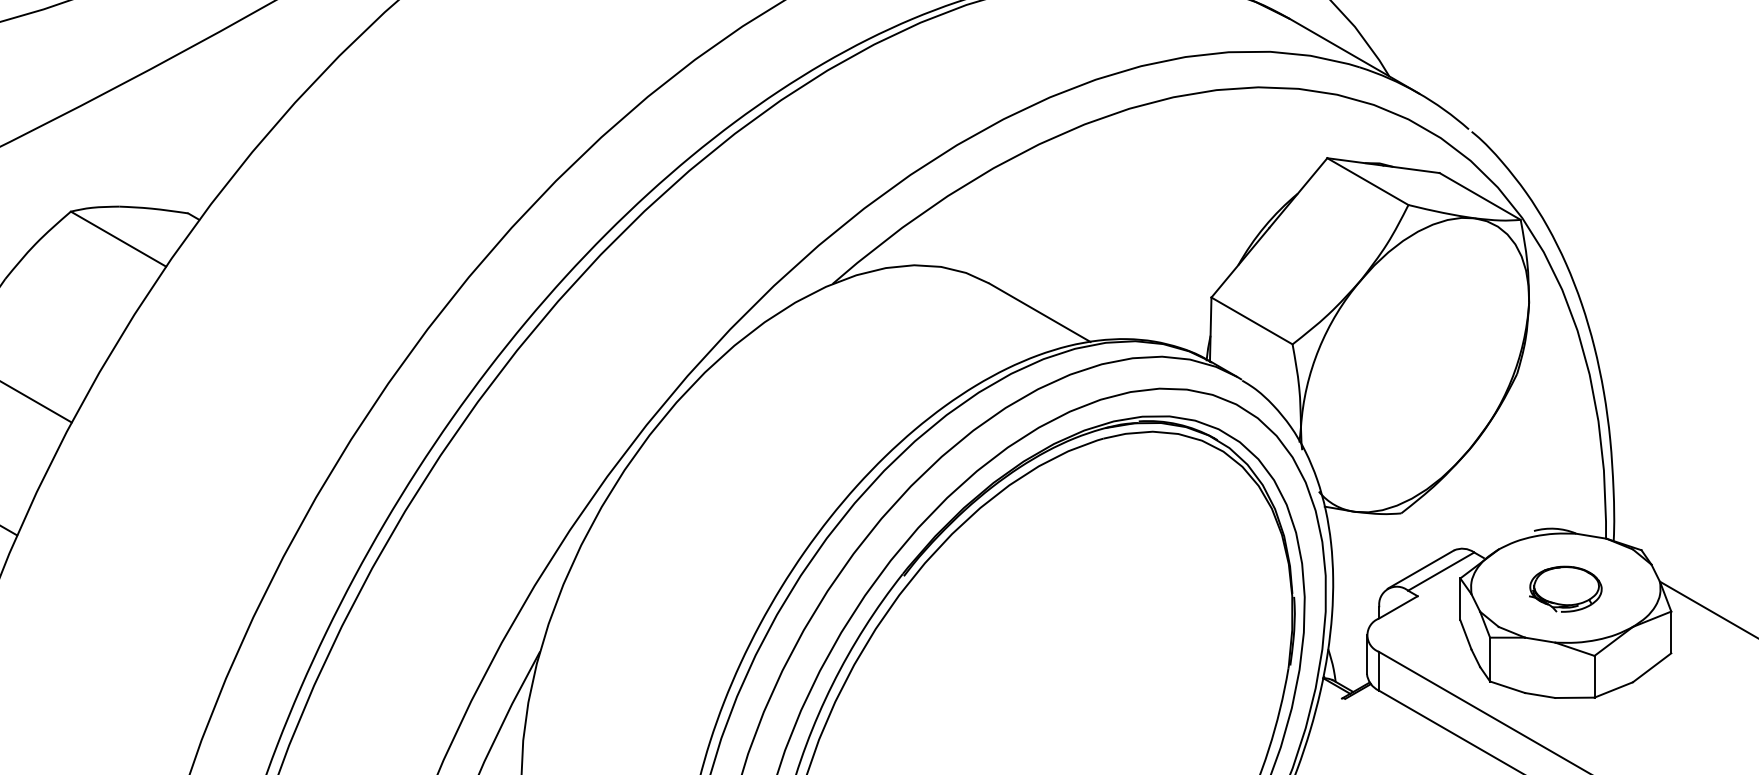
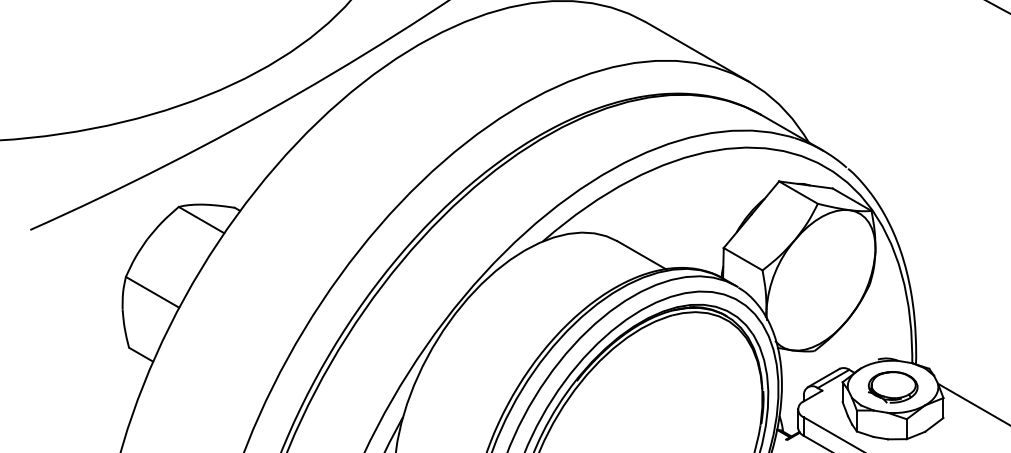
part: (1564, 589) -> (892, 387), size x1.43

